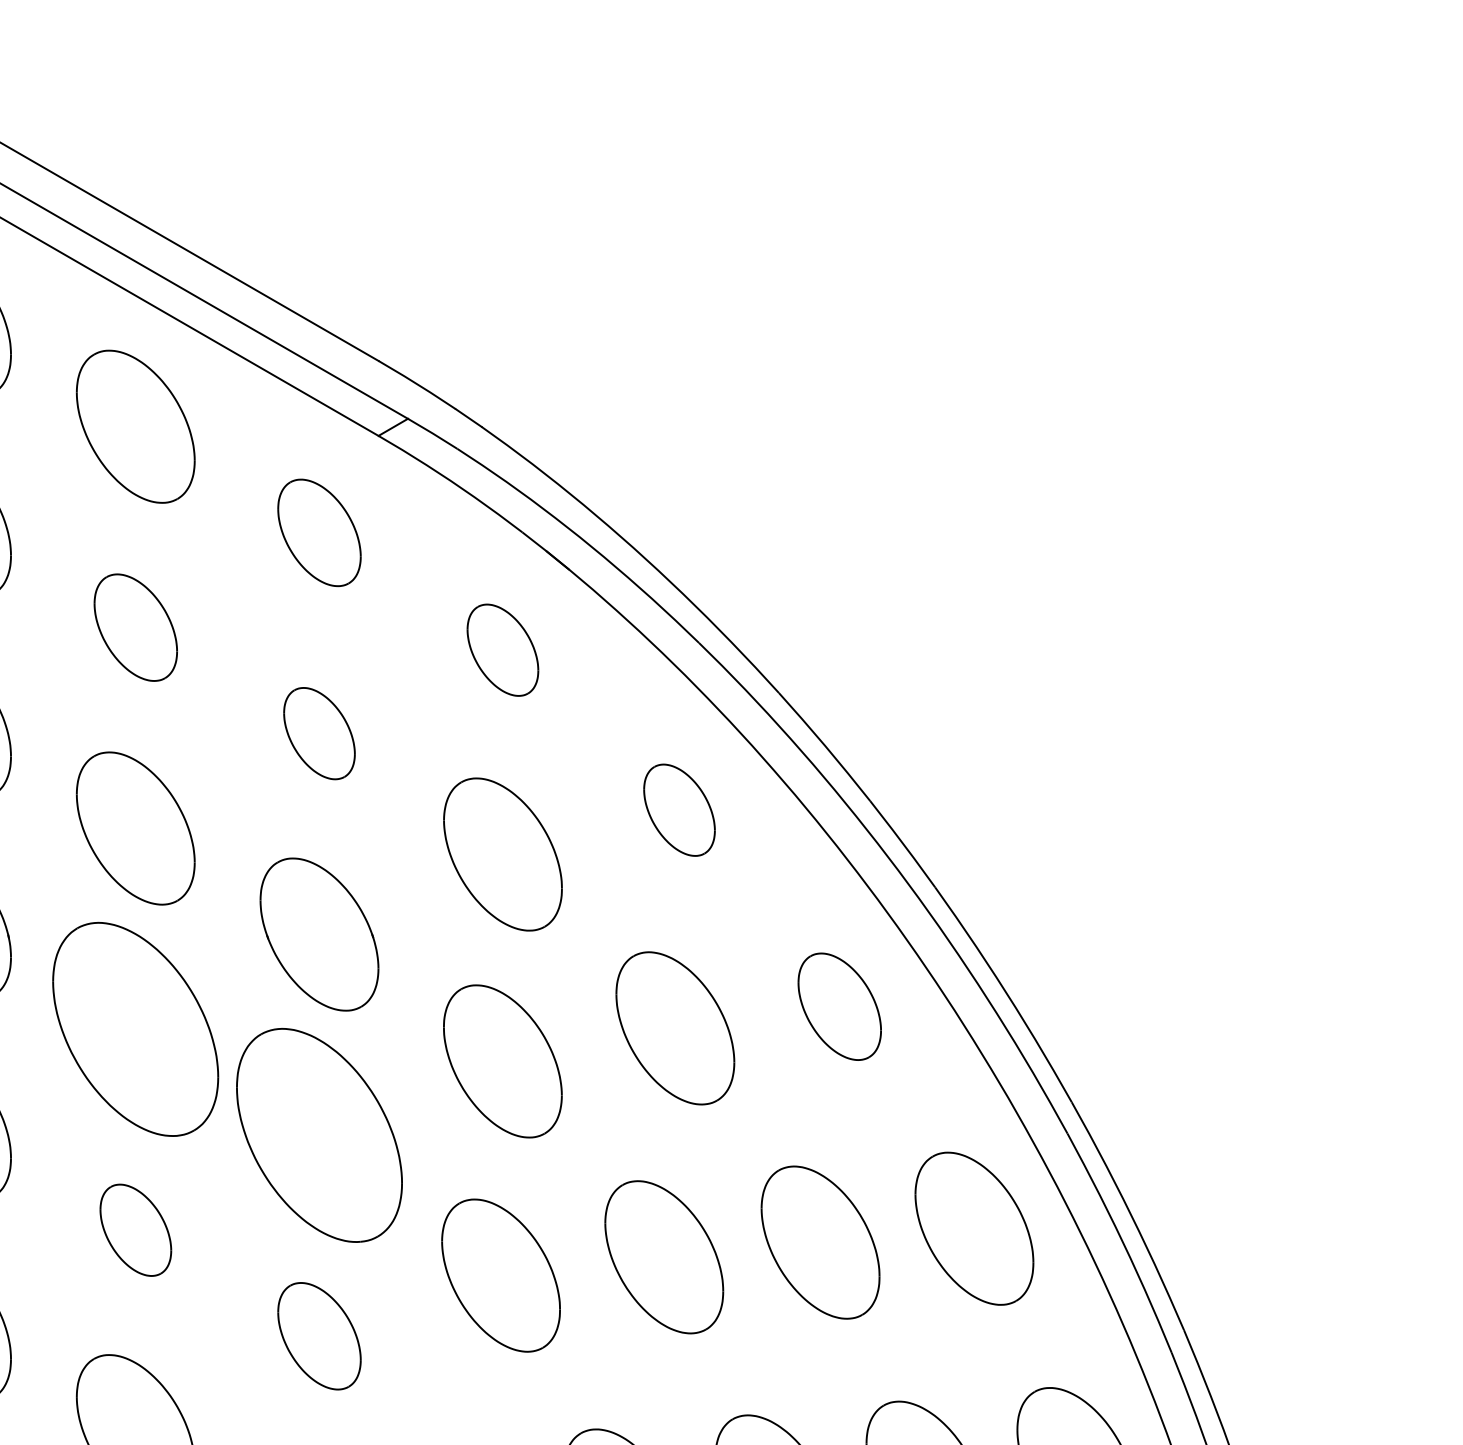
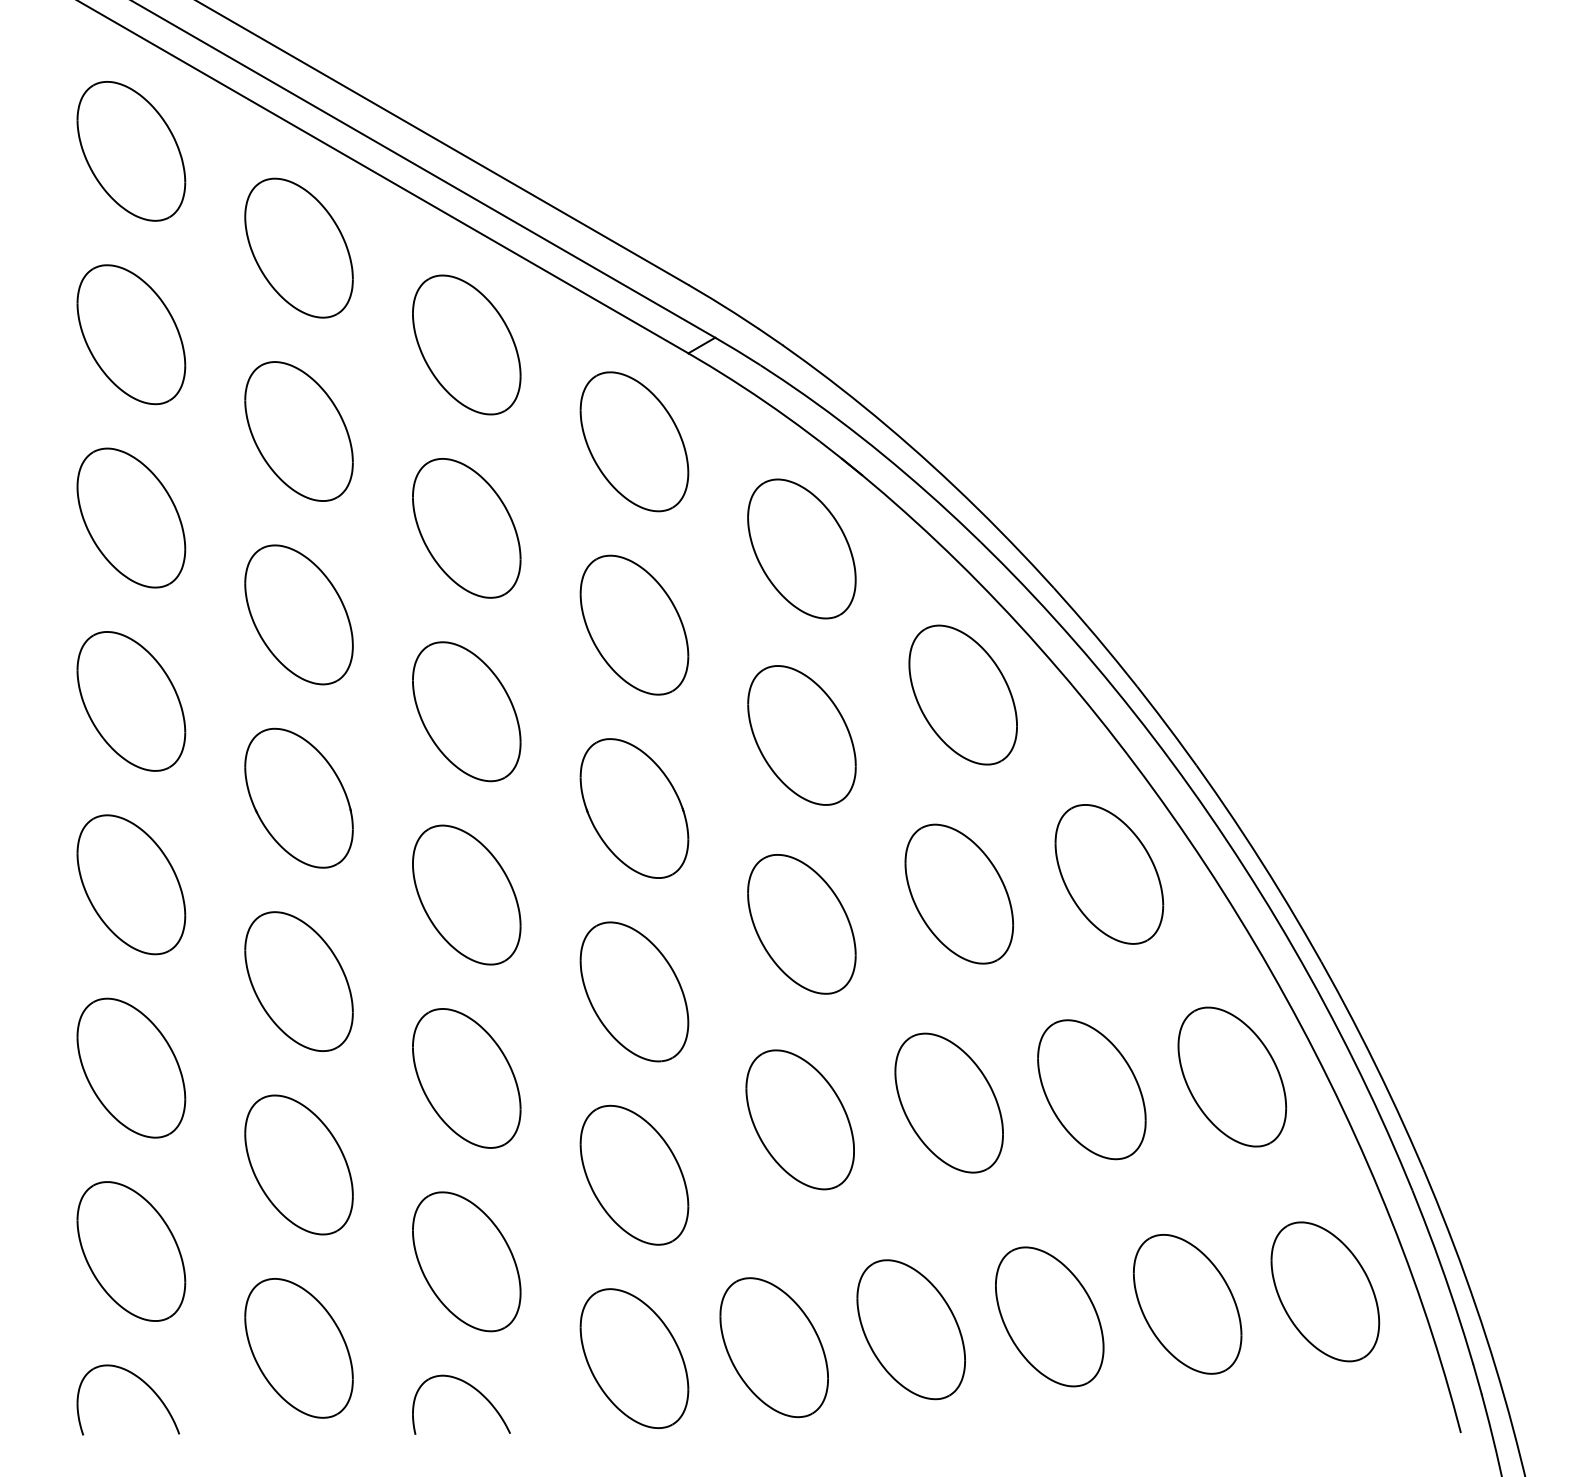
part: (319, 532) -> (634, 441), size x1.43
part: (135, 627) -> (466, 528), size x1.43
part: (502, 649) -> (801, 548), size x1.67
part: (319, 732) -> (634, 624), size x1.67
part: (678, 809) -> (962, 694), size x1.67
part: (839, 1006) -> (1109, 874), size x1.43
part: (135, 1028) -> (466, 894), size x0.71
part: (319, 1135) -> (634, 991), size x0.71
part: (135, 1230) -> (466, 1078), size x1.67
part: (319, 1335) -> (634, 1174), size x1.43

